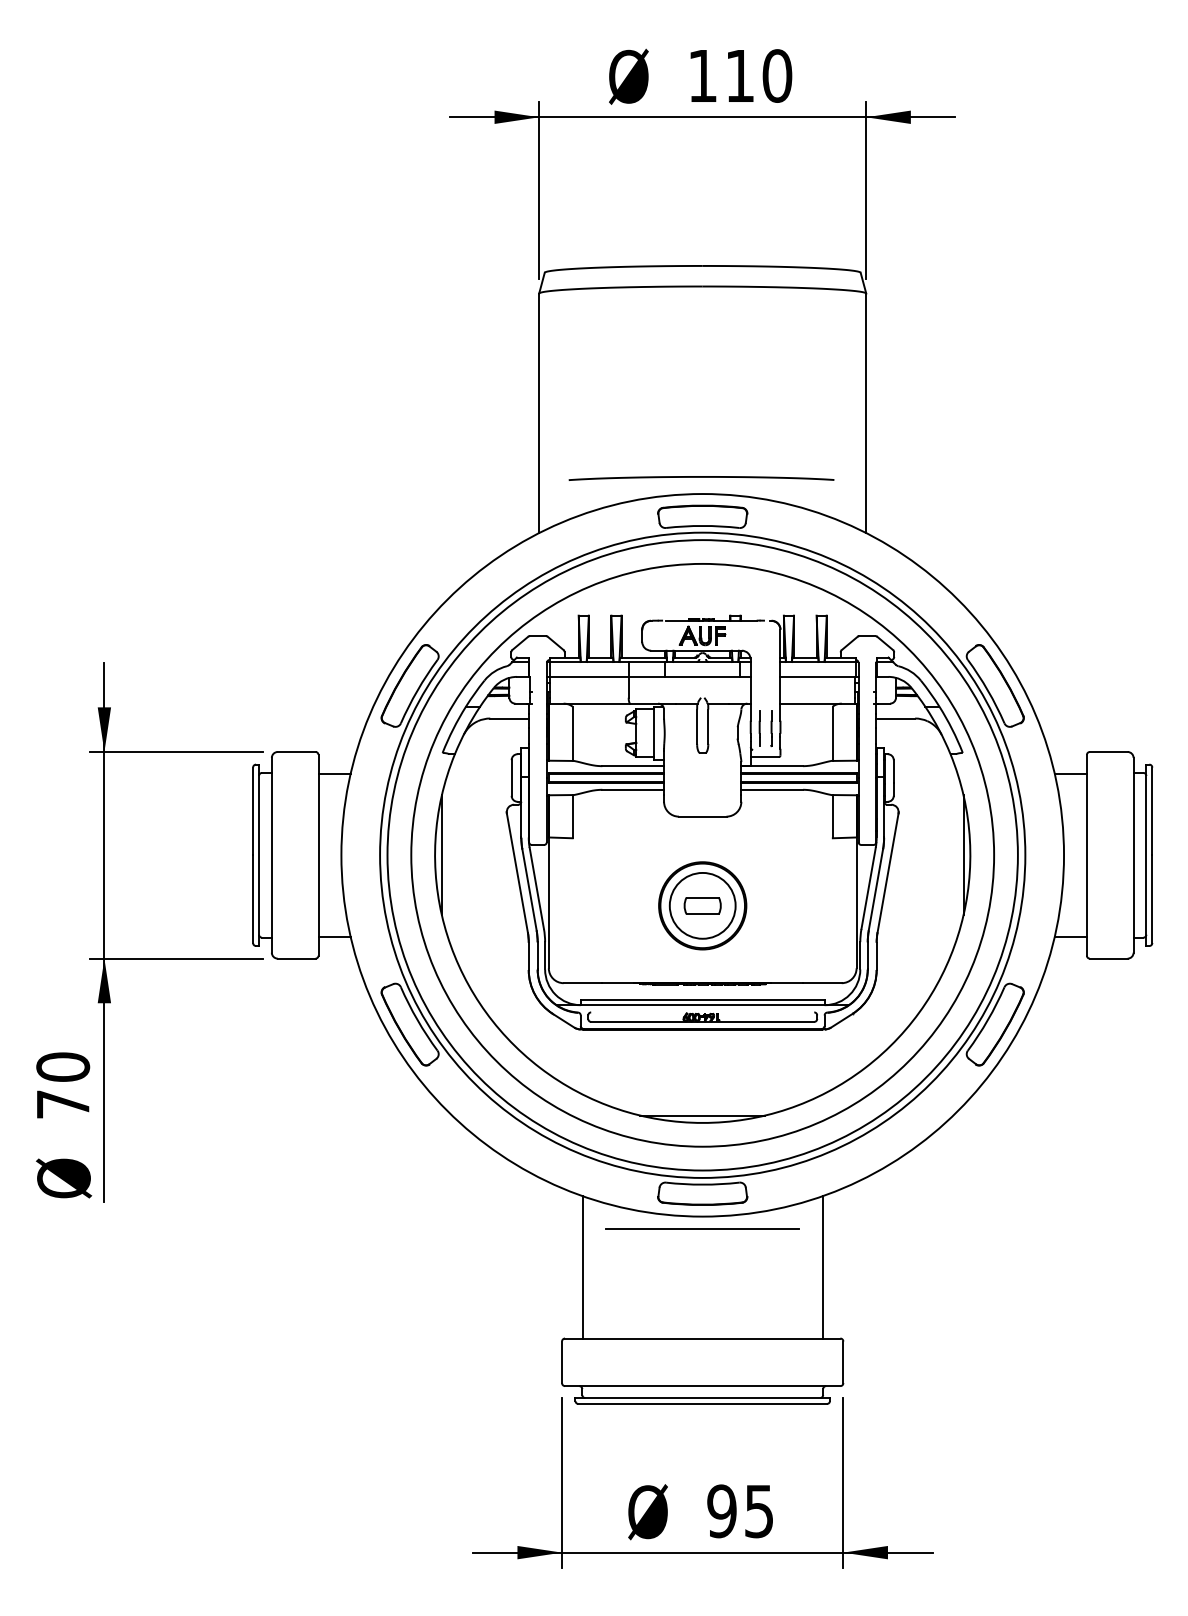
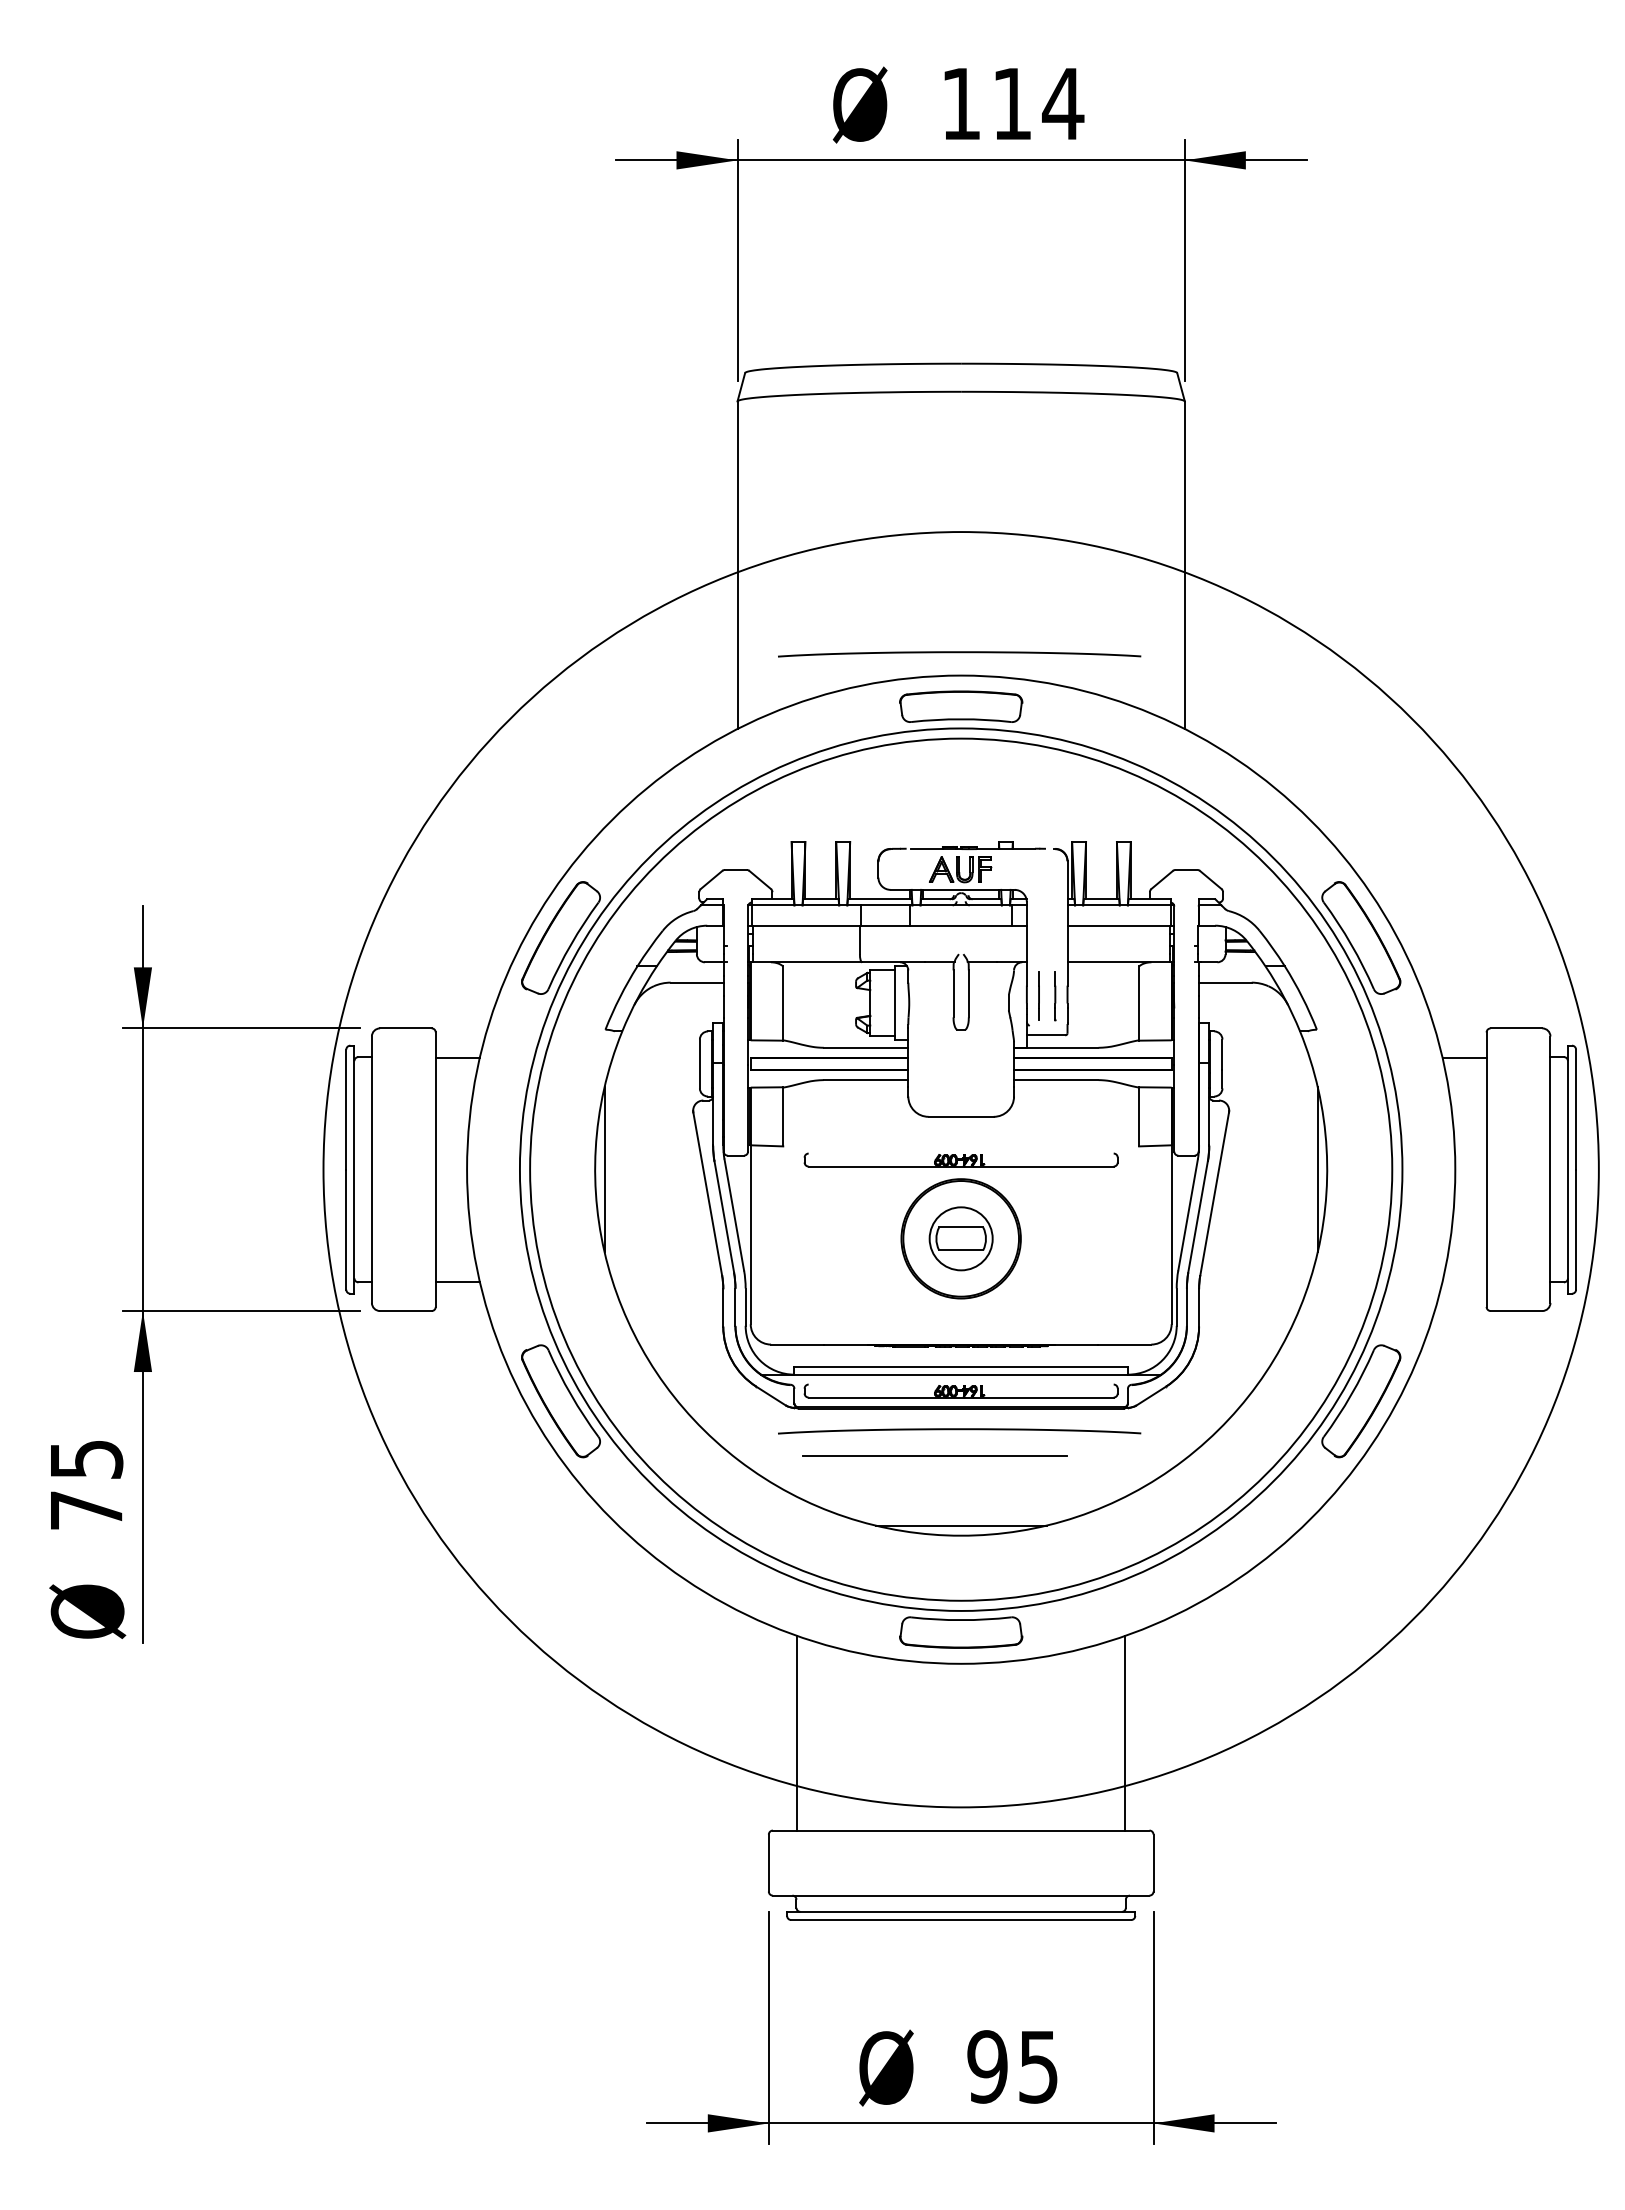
text: (777, 75) -> (1063, 103), 110 -> 114
part: (702, 847) -> (960, 1159), added
circle: (702, 855) -> (960, 1169), size x1.6
circle: (702, 905) -> (961, 1238), size x0.7
line: (1070, 937) -> (1464, 1281), removed
curve: (701, 1046) -> (959, 1430), added
text: (63, 1067) -> (86, 1459), 70 -> 75
line: (702, 1228) -> (934, 1455), moved

